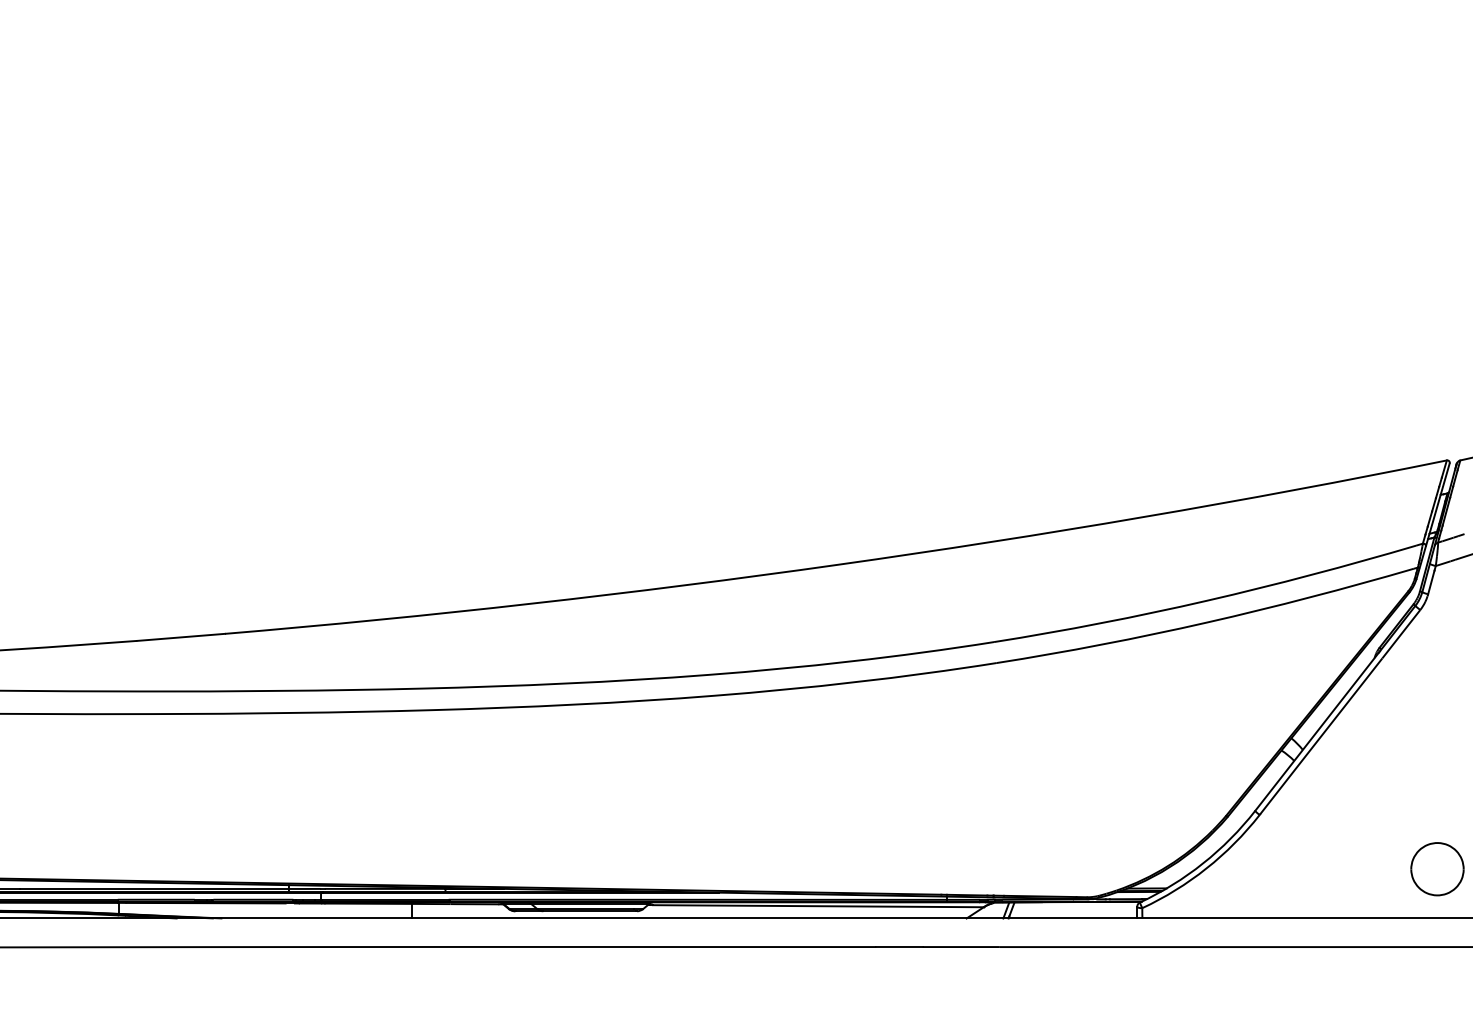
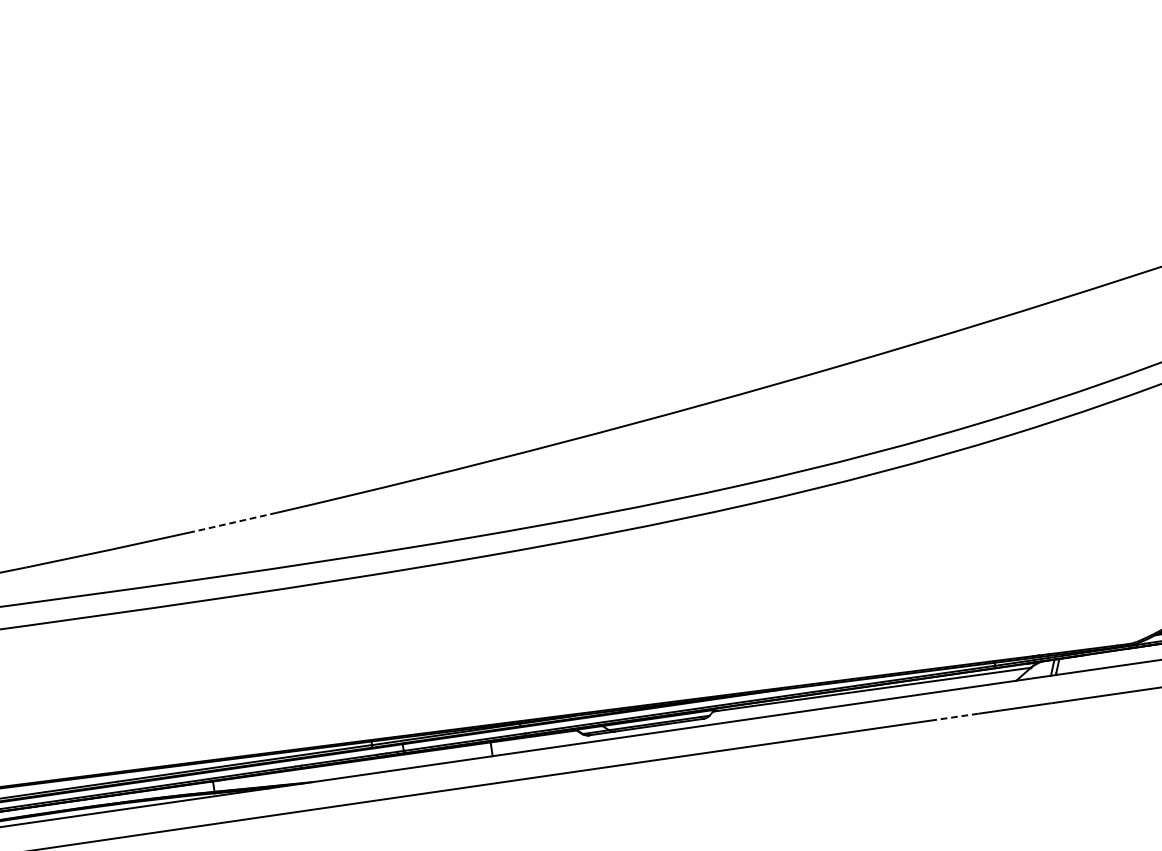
line: (181, 637) -> (236, 522), solid -> dashed
line: (899, 947) -> (956, 717), solid -> dashed

